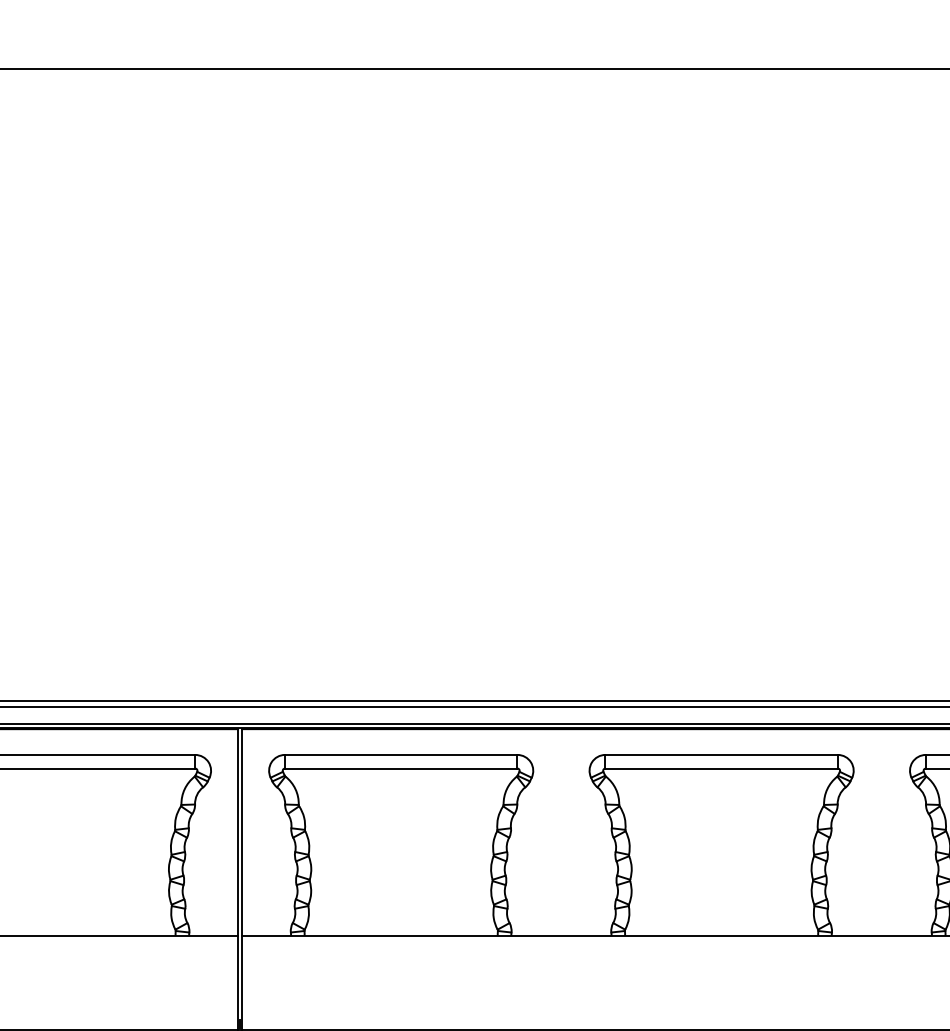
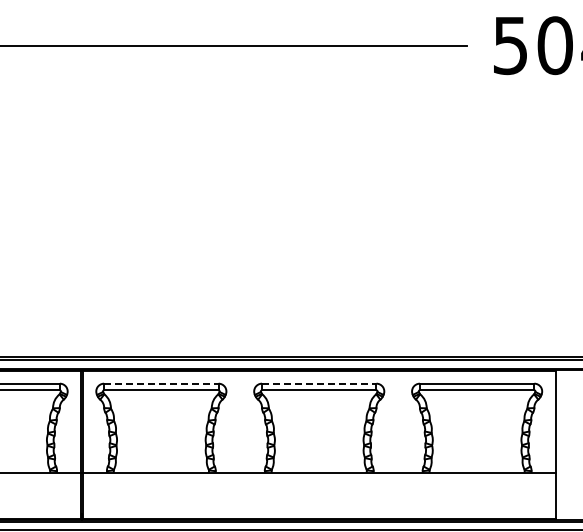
line: (401, 754) -> (161, 383), solid -> dashed
line: (722, 754) -> (319, 383), solid -> dashed

